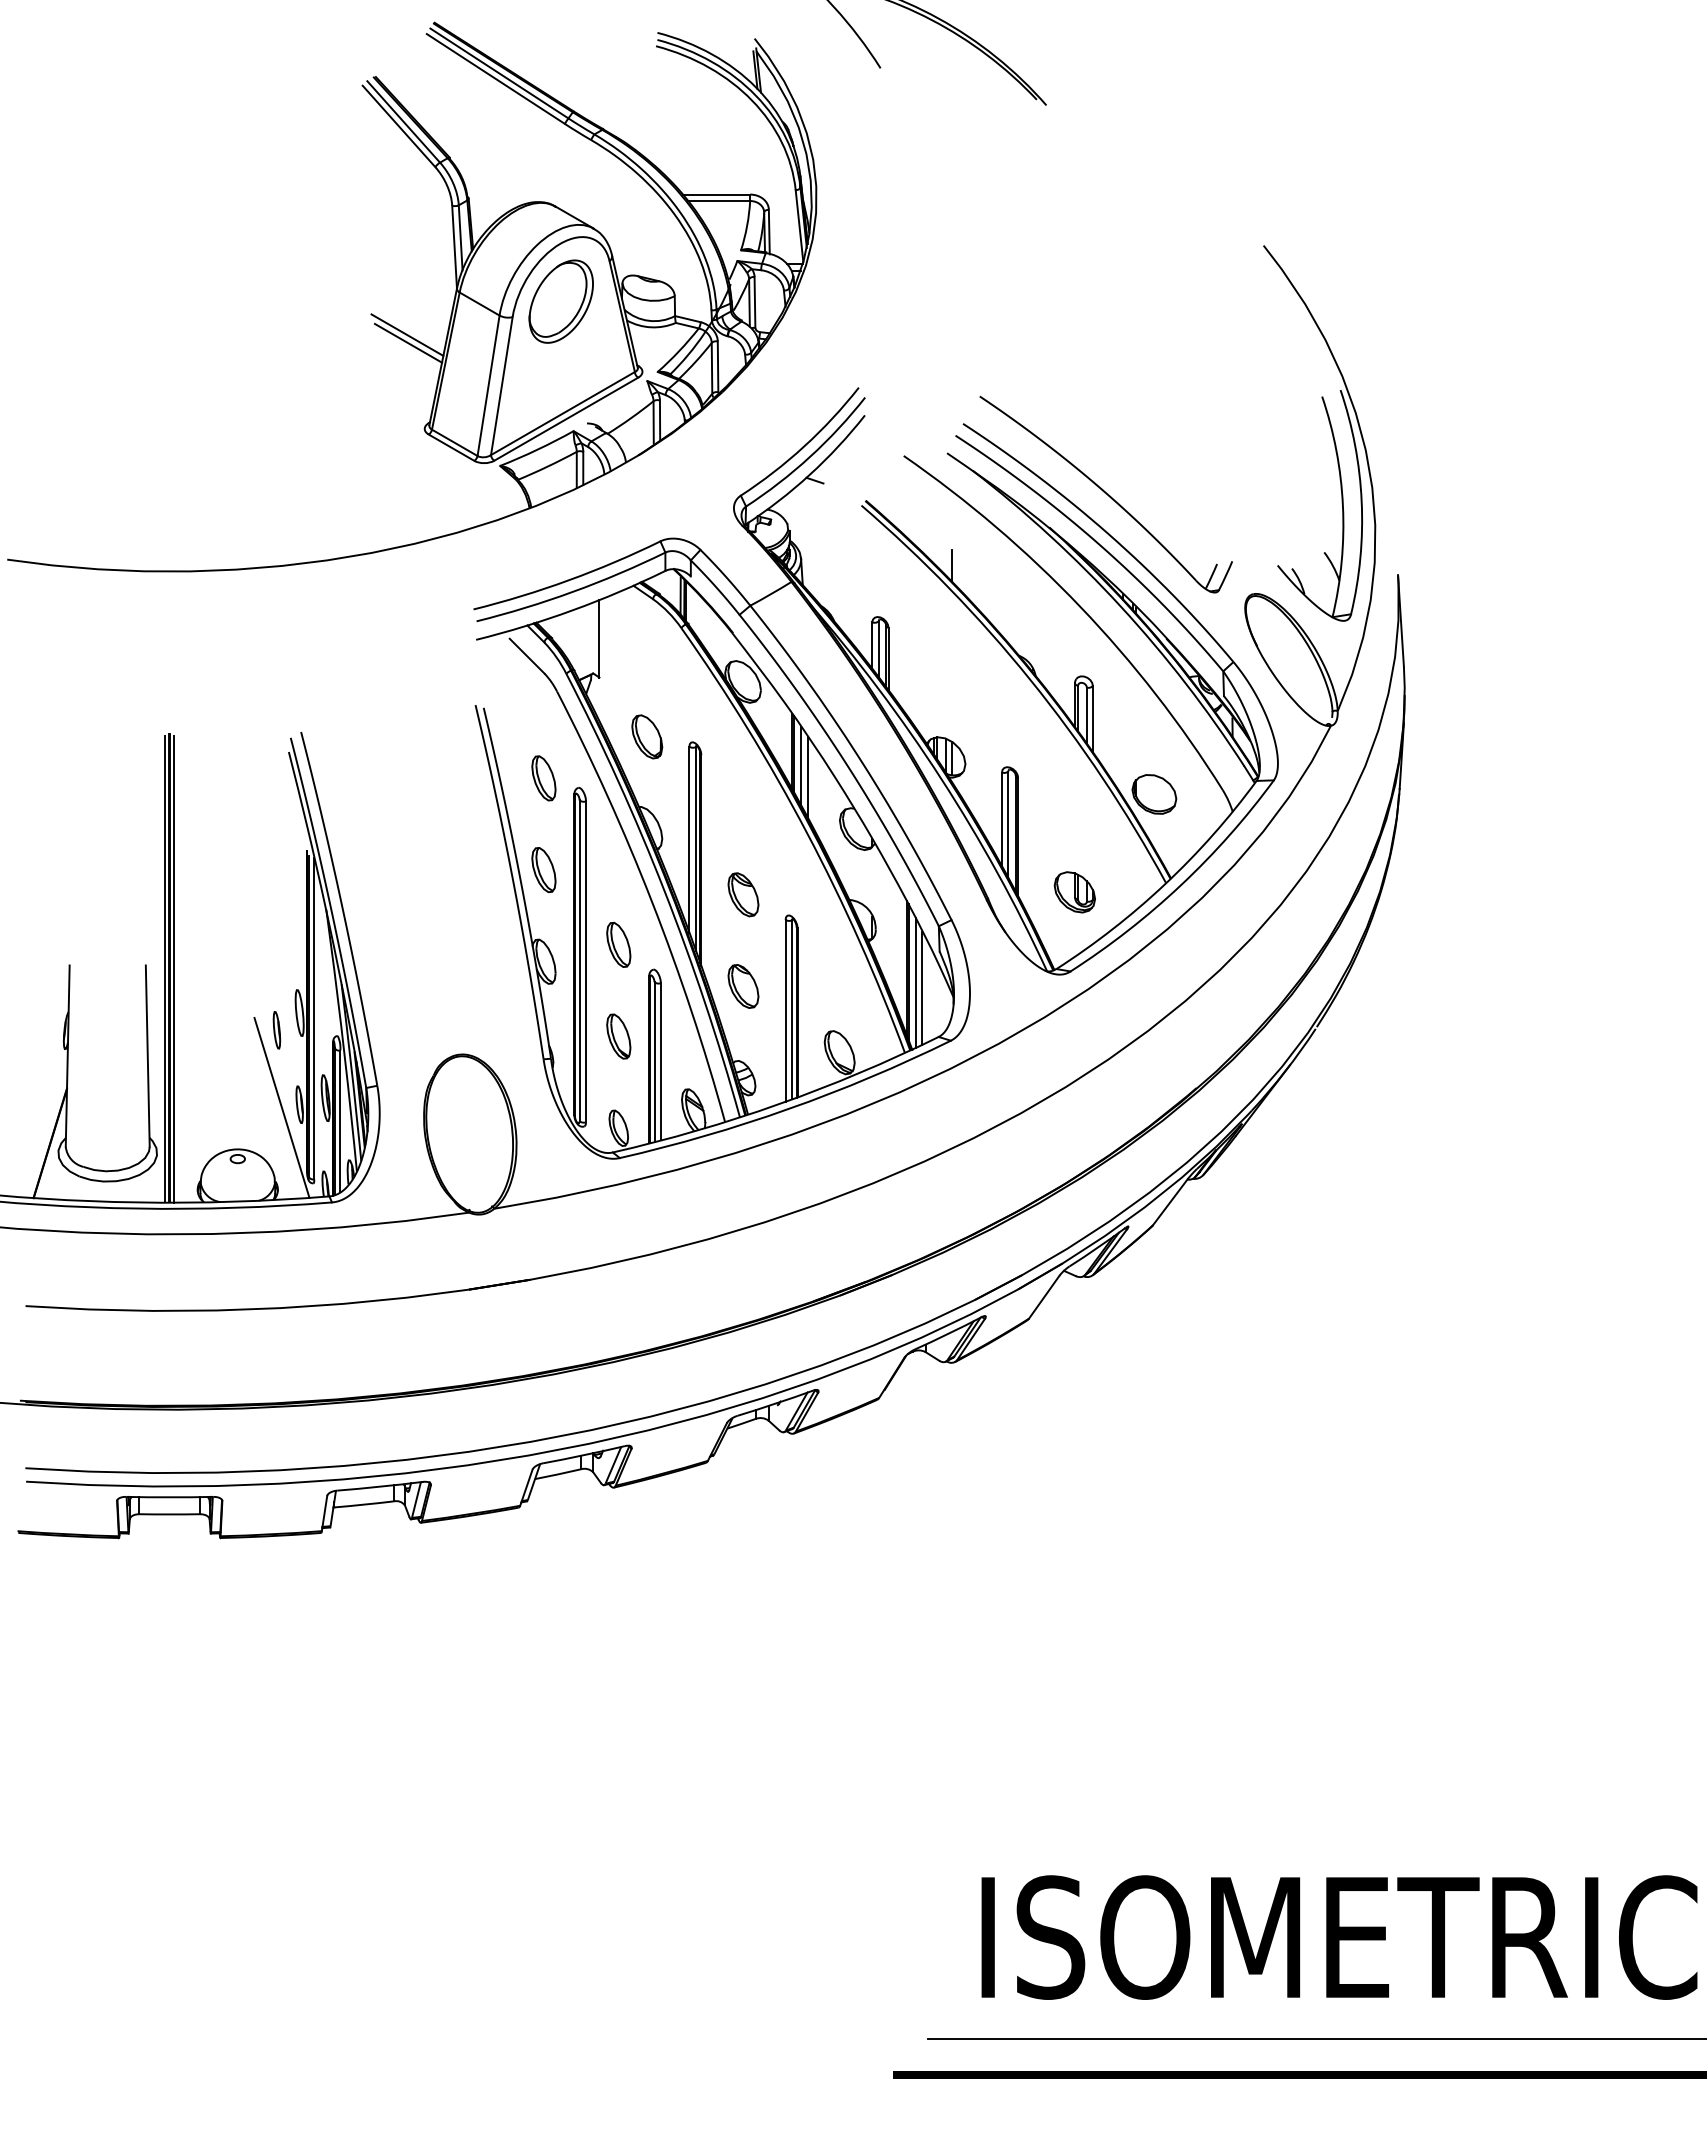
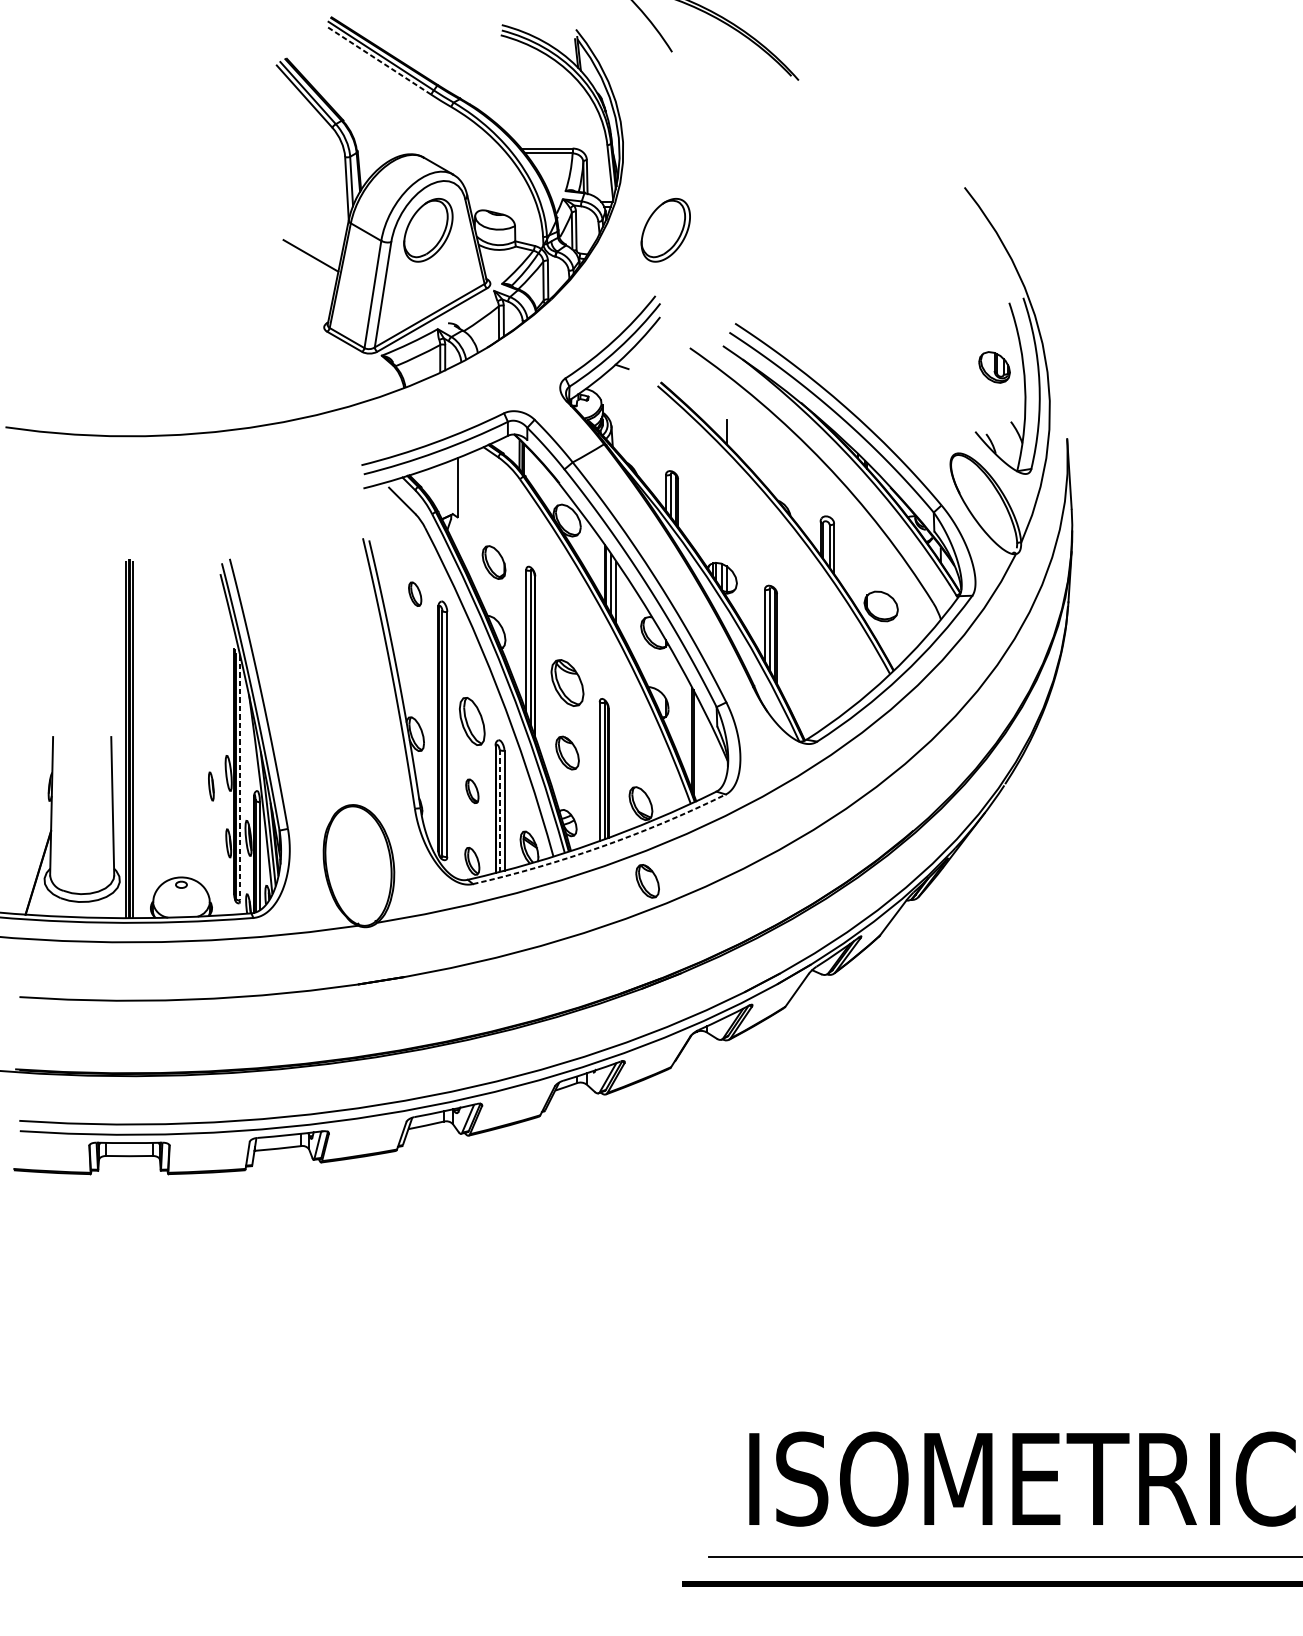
line: (495, 78) -> (378, 59), solid -> dashed
part: (871, 301) -> (665, 230), added
line: (408, 342) -> (311, 261), removed
part: (1105, 494) -> (843, 377), removed
part: (543, 778) -> (414, 594), size x0.7
part: (543, 870) -> (414, 664), removed
part: (1074, 892) -> (994, 367), moved
part: (743, 894) -> (567, 682), size x1.4
part: (618, 944) -> (472, 721), size x1.4
line: (915, 983) -> (698, 750), removed
line: (922, 988) -> (704, 754), removed
line: (314, 1019) -> (240, 778), solid -> dashed
part: (618, 1036) -> (472, 791), size x0.7
line: (654, 1062) -> (499, 811), solid -> dashed
line: (281, 1107) -> (214, 845), removed
arc: (788, 1108) -> (601, 846), solid -> dashed
part: (848, 1154) -> (647, 881), added

